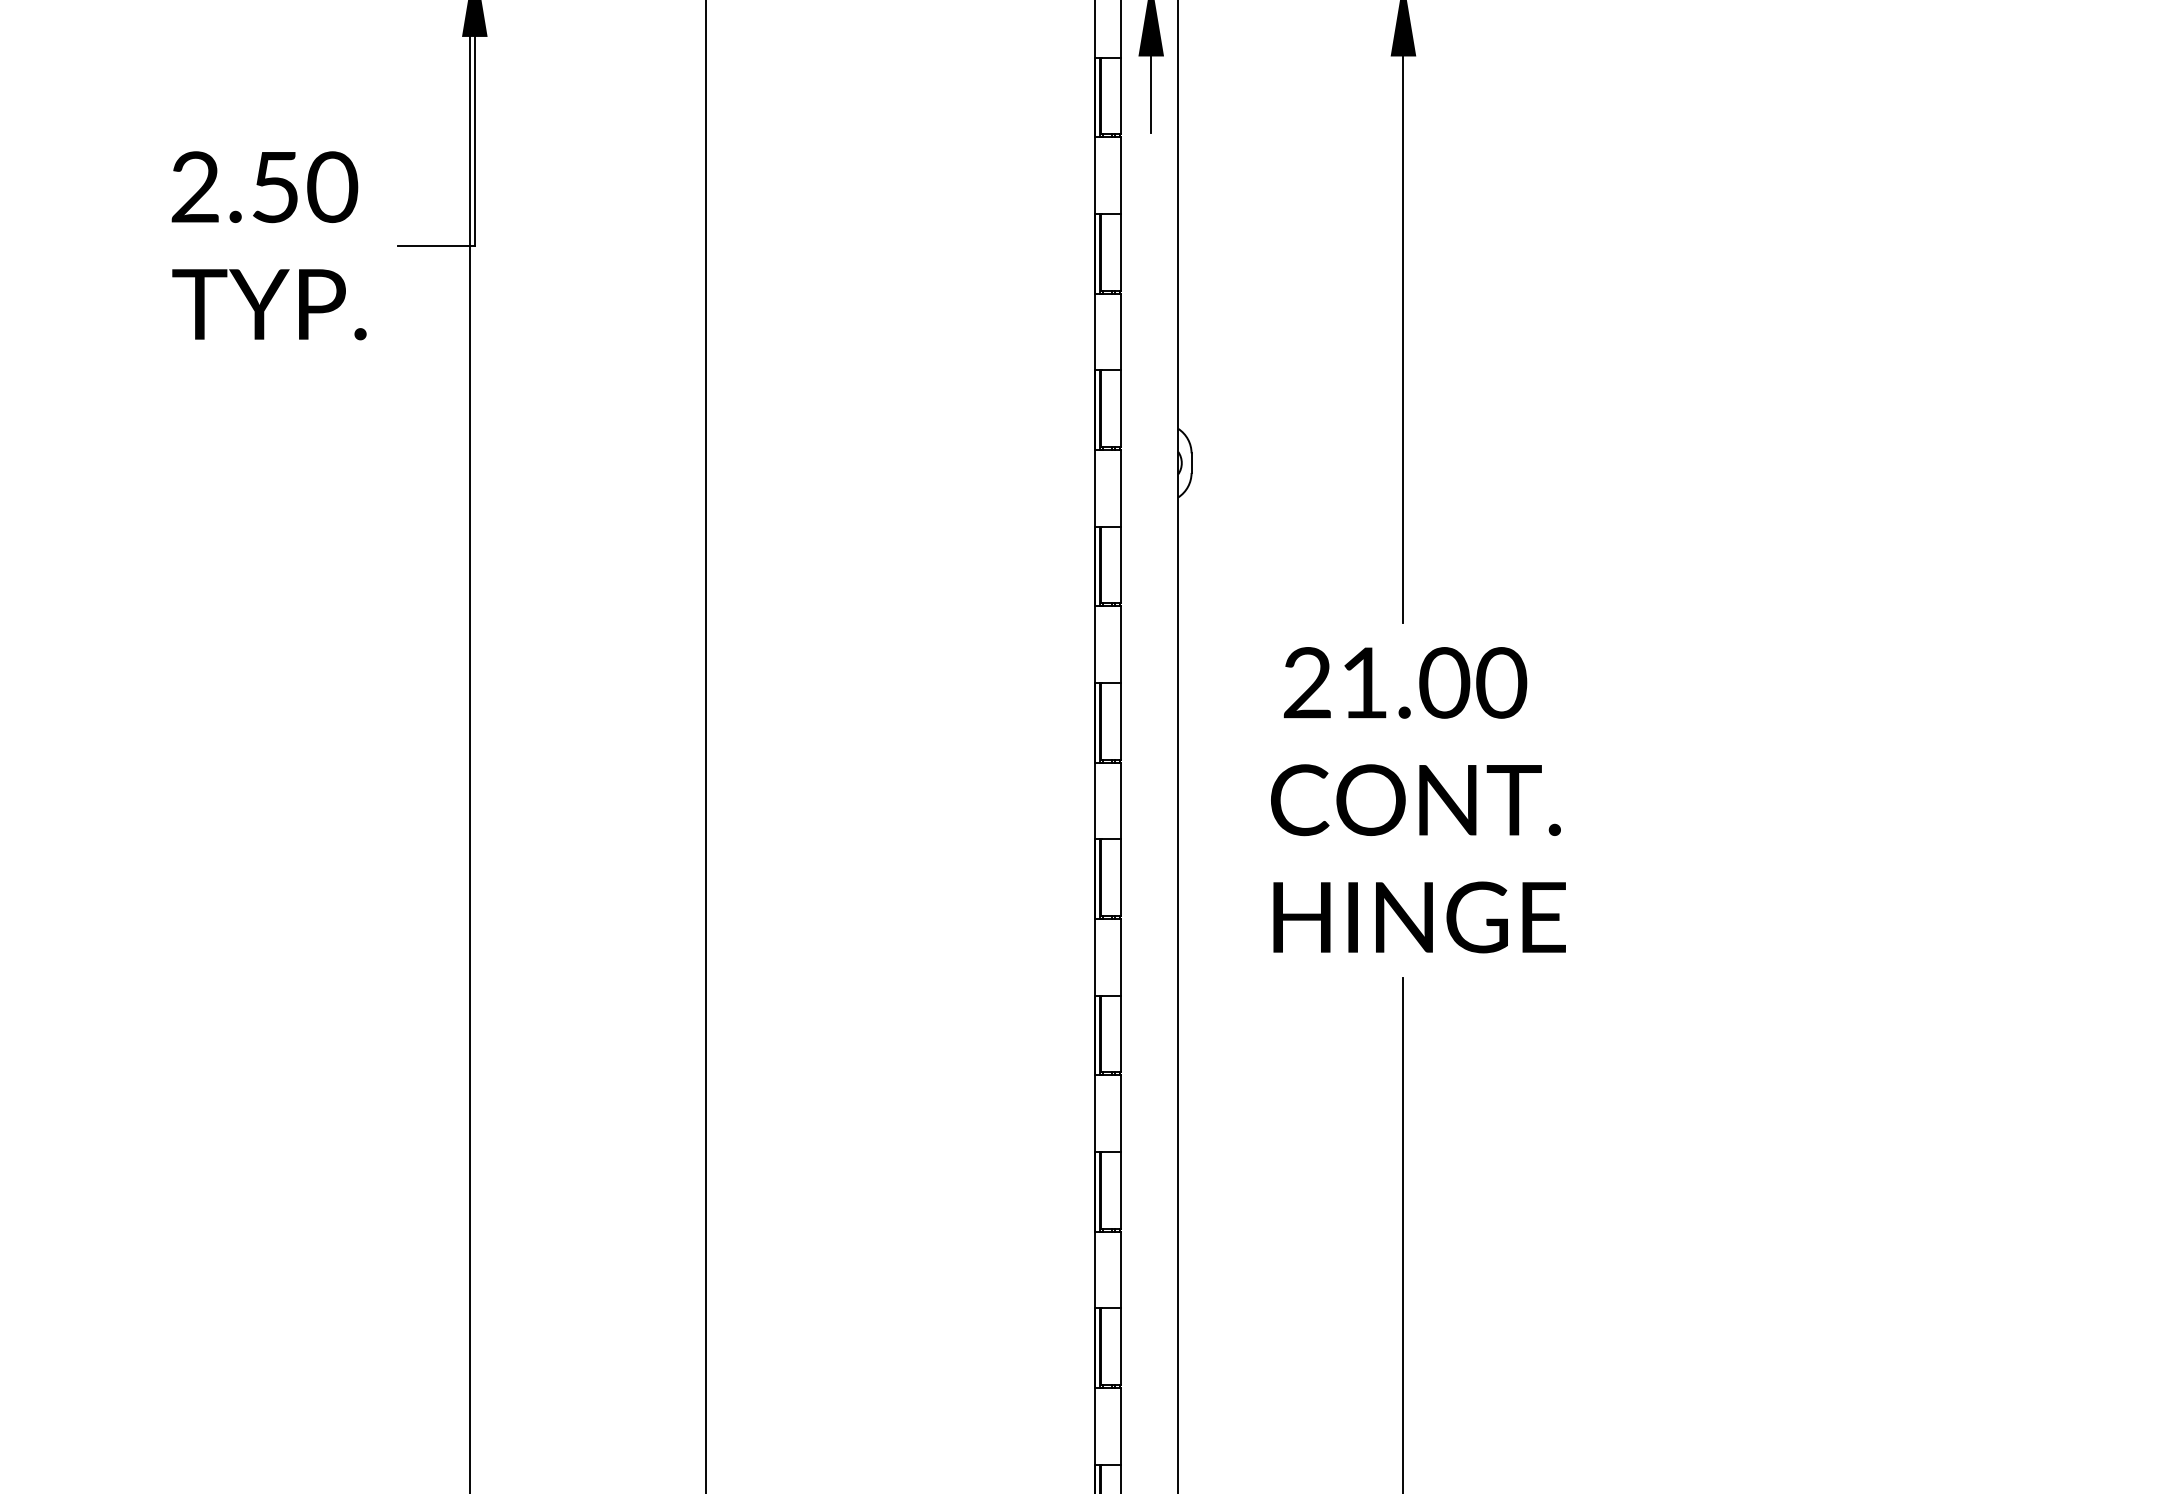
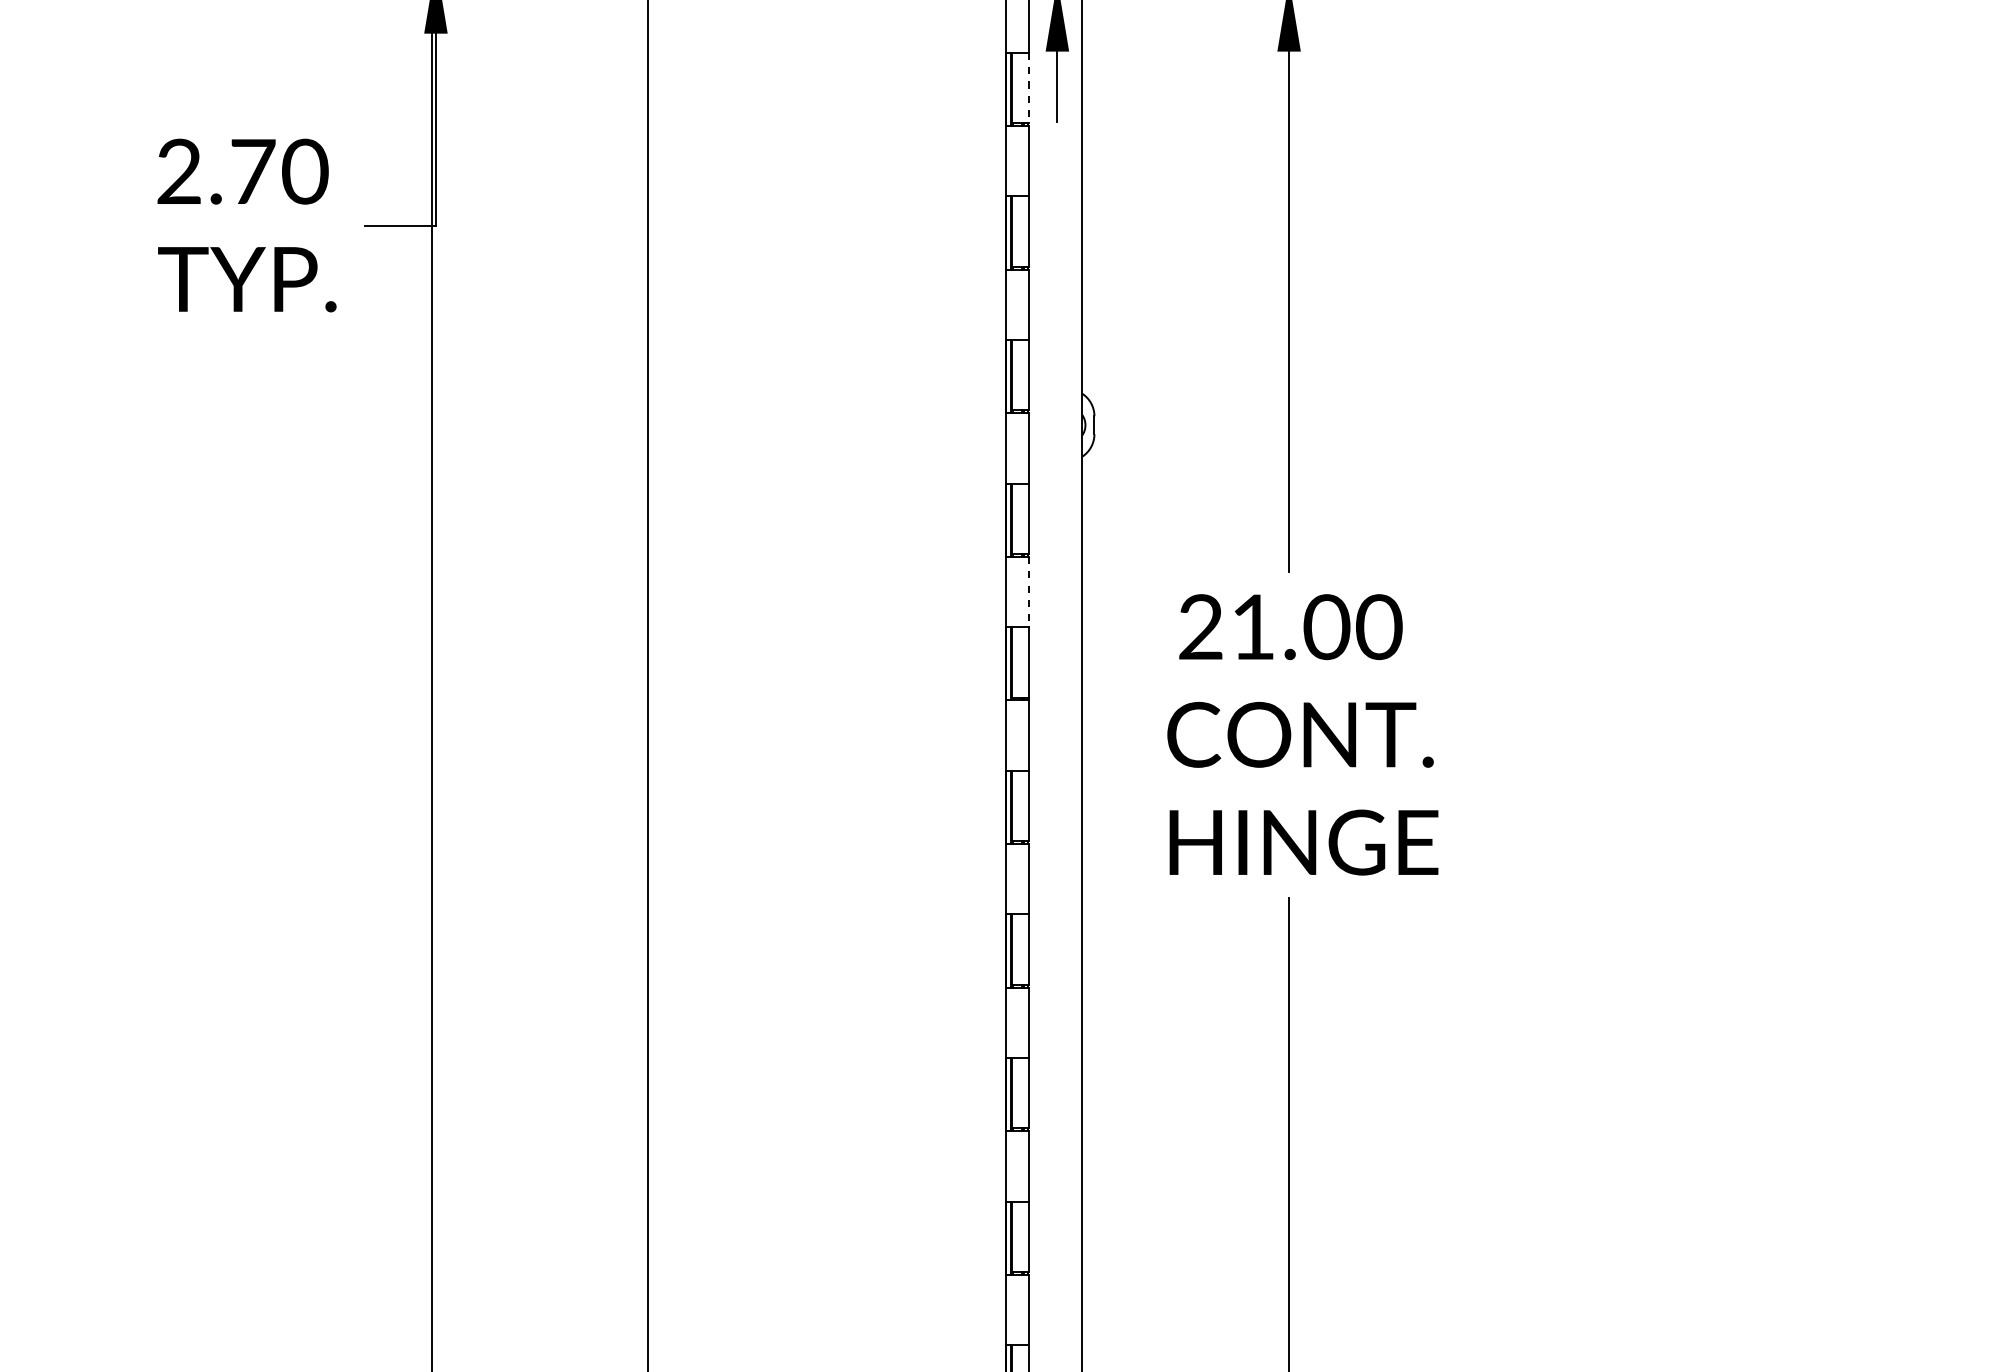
line: (1120, 96) -> (1029, 88), solid -> dashed
text: (276, 187) -> (253, 171), 2.50 -> 2.70
line: (1120, 645) -> (1029, 592), solid -> dashed

